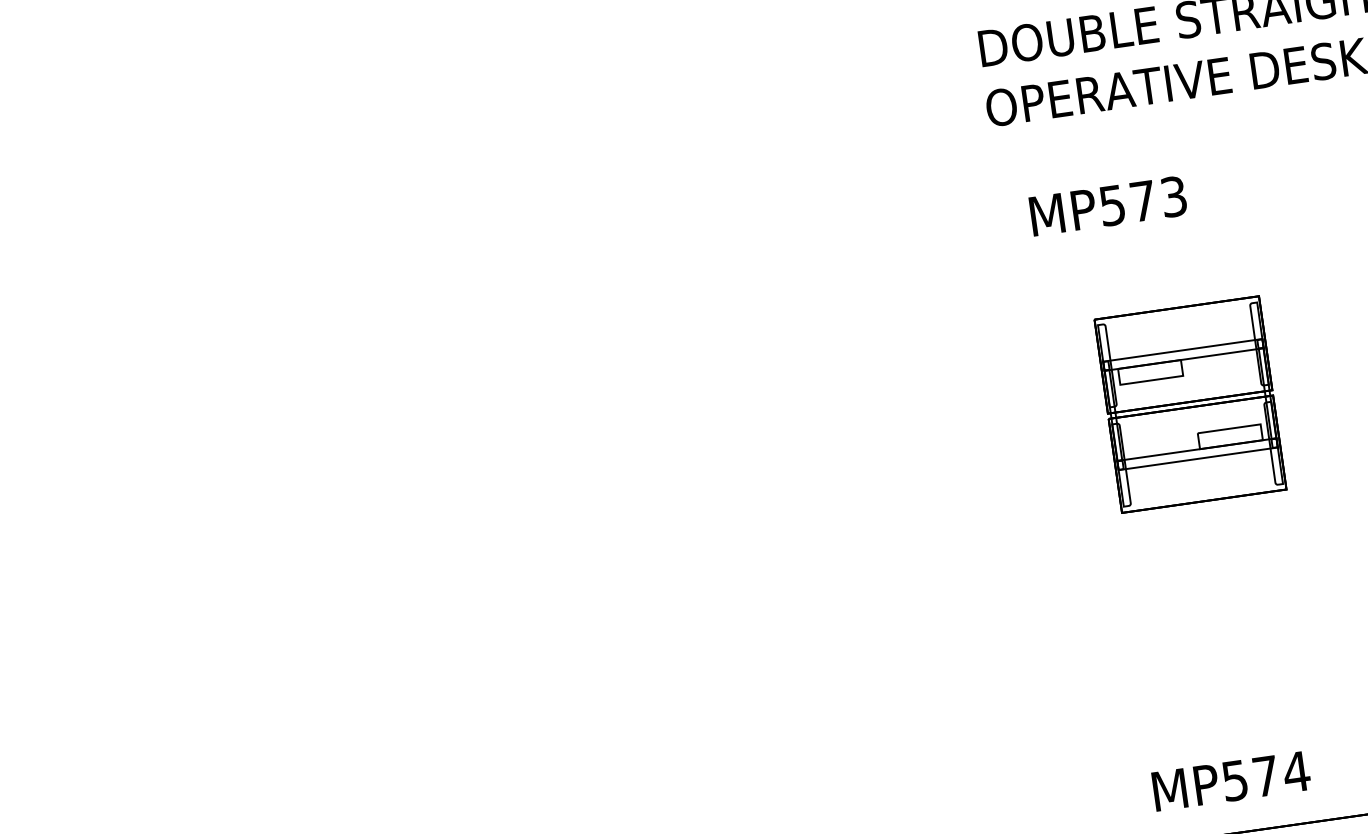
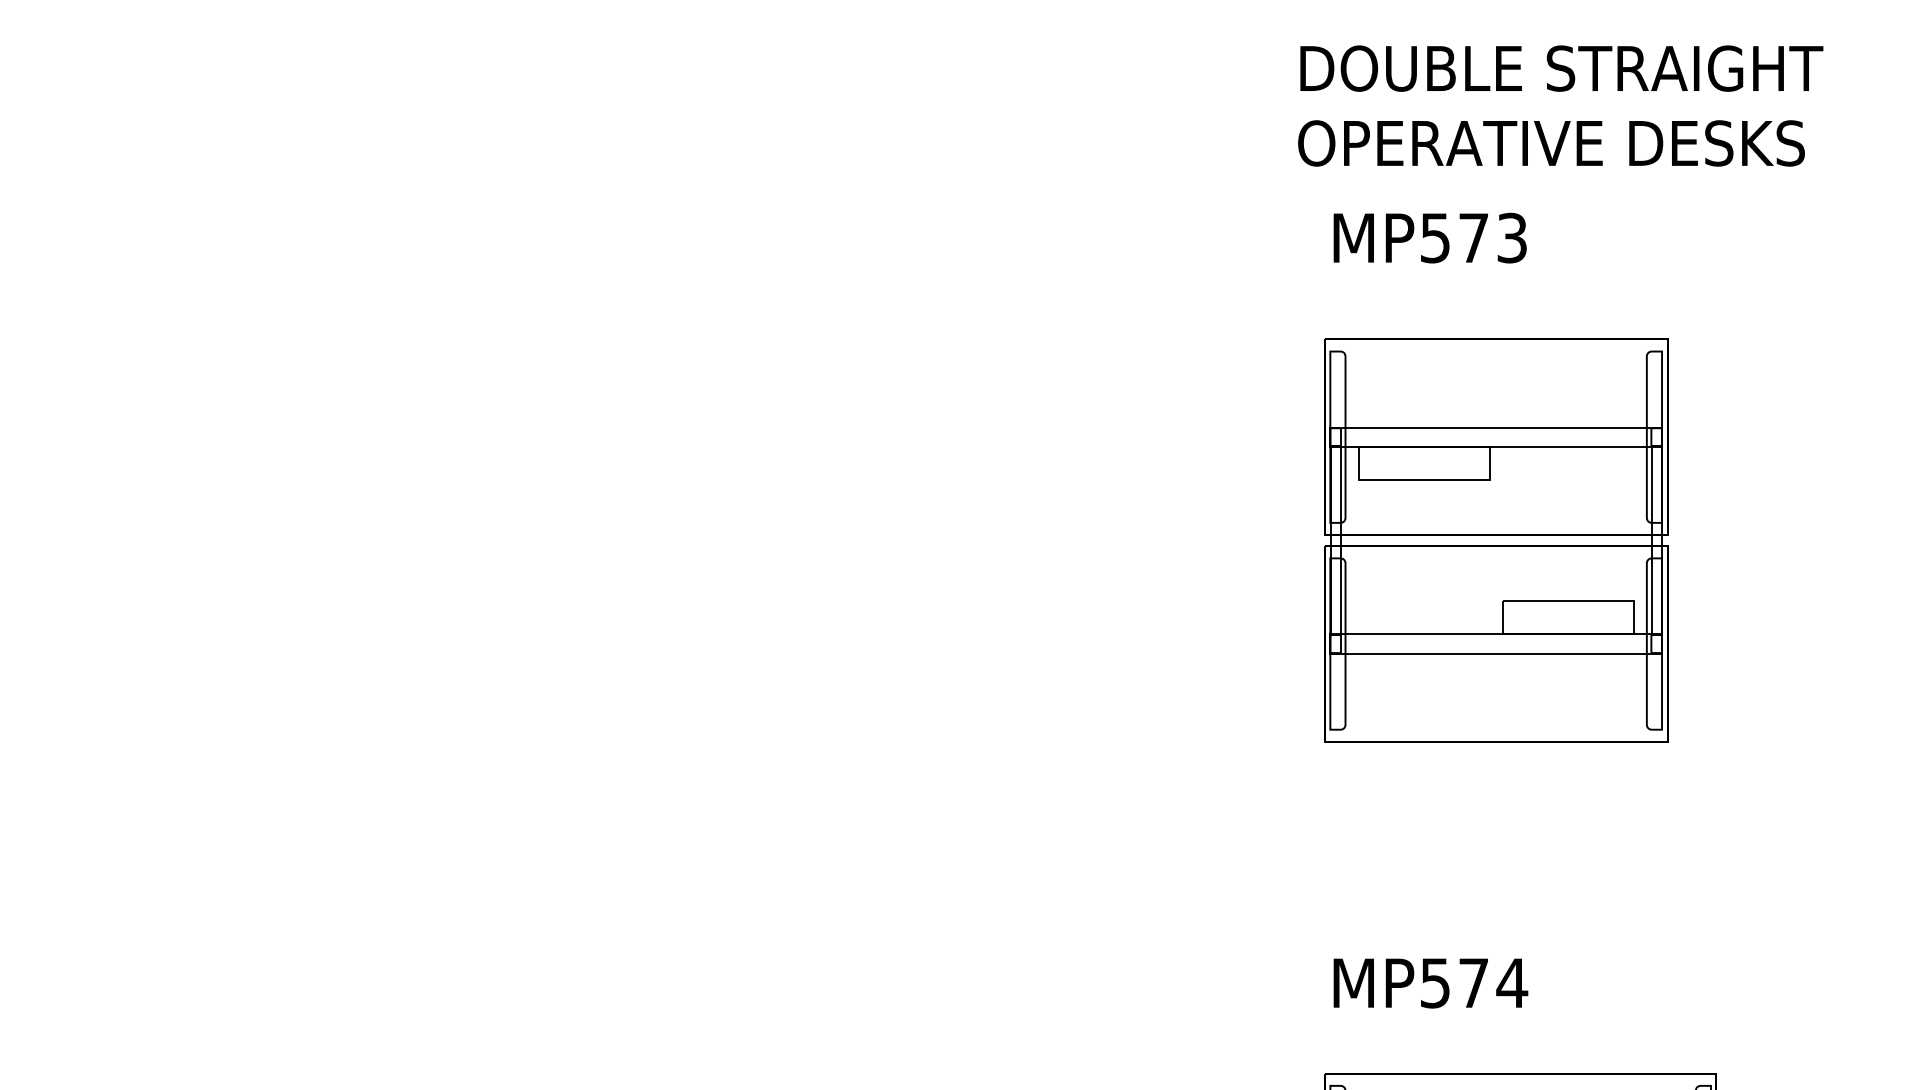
text: (1107, 205) -> (1429, 237), moved
part: (1190, 404) -> (1496, 540), size x1.67
text: (1231, 781) -> (1430, 983), moved

